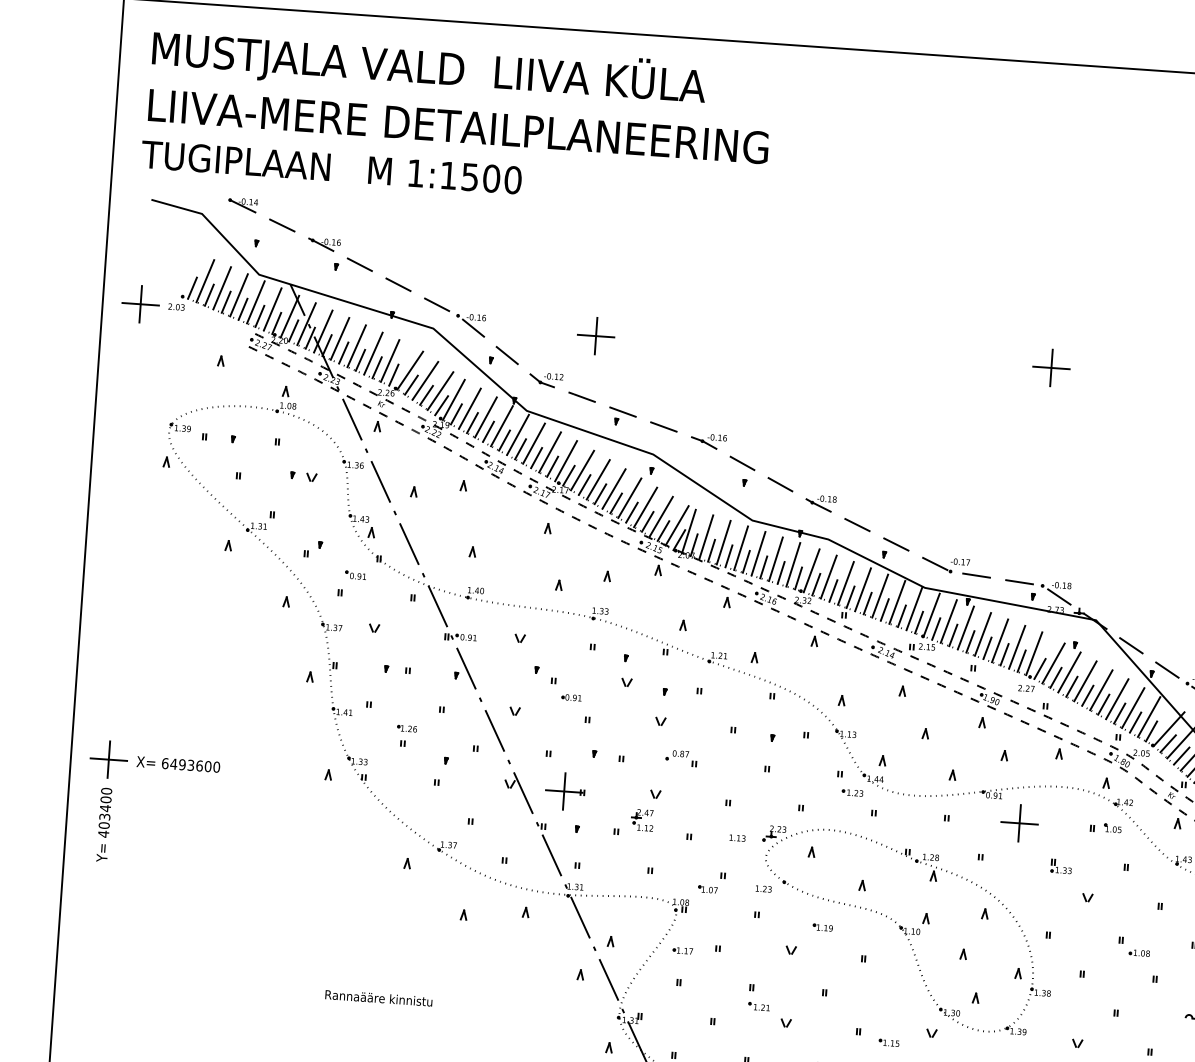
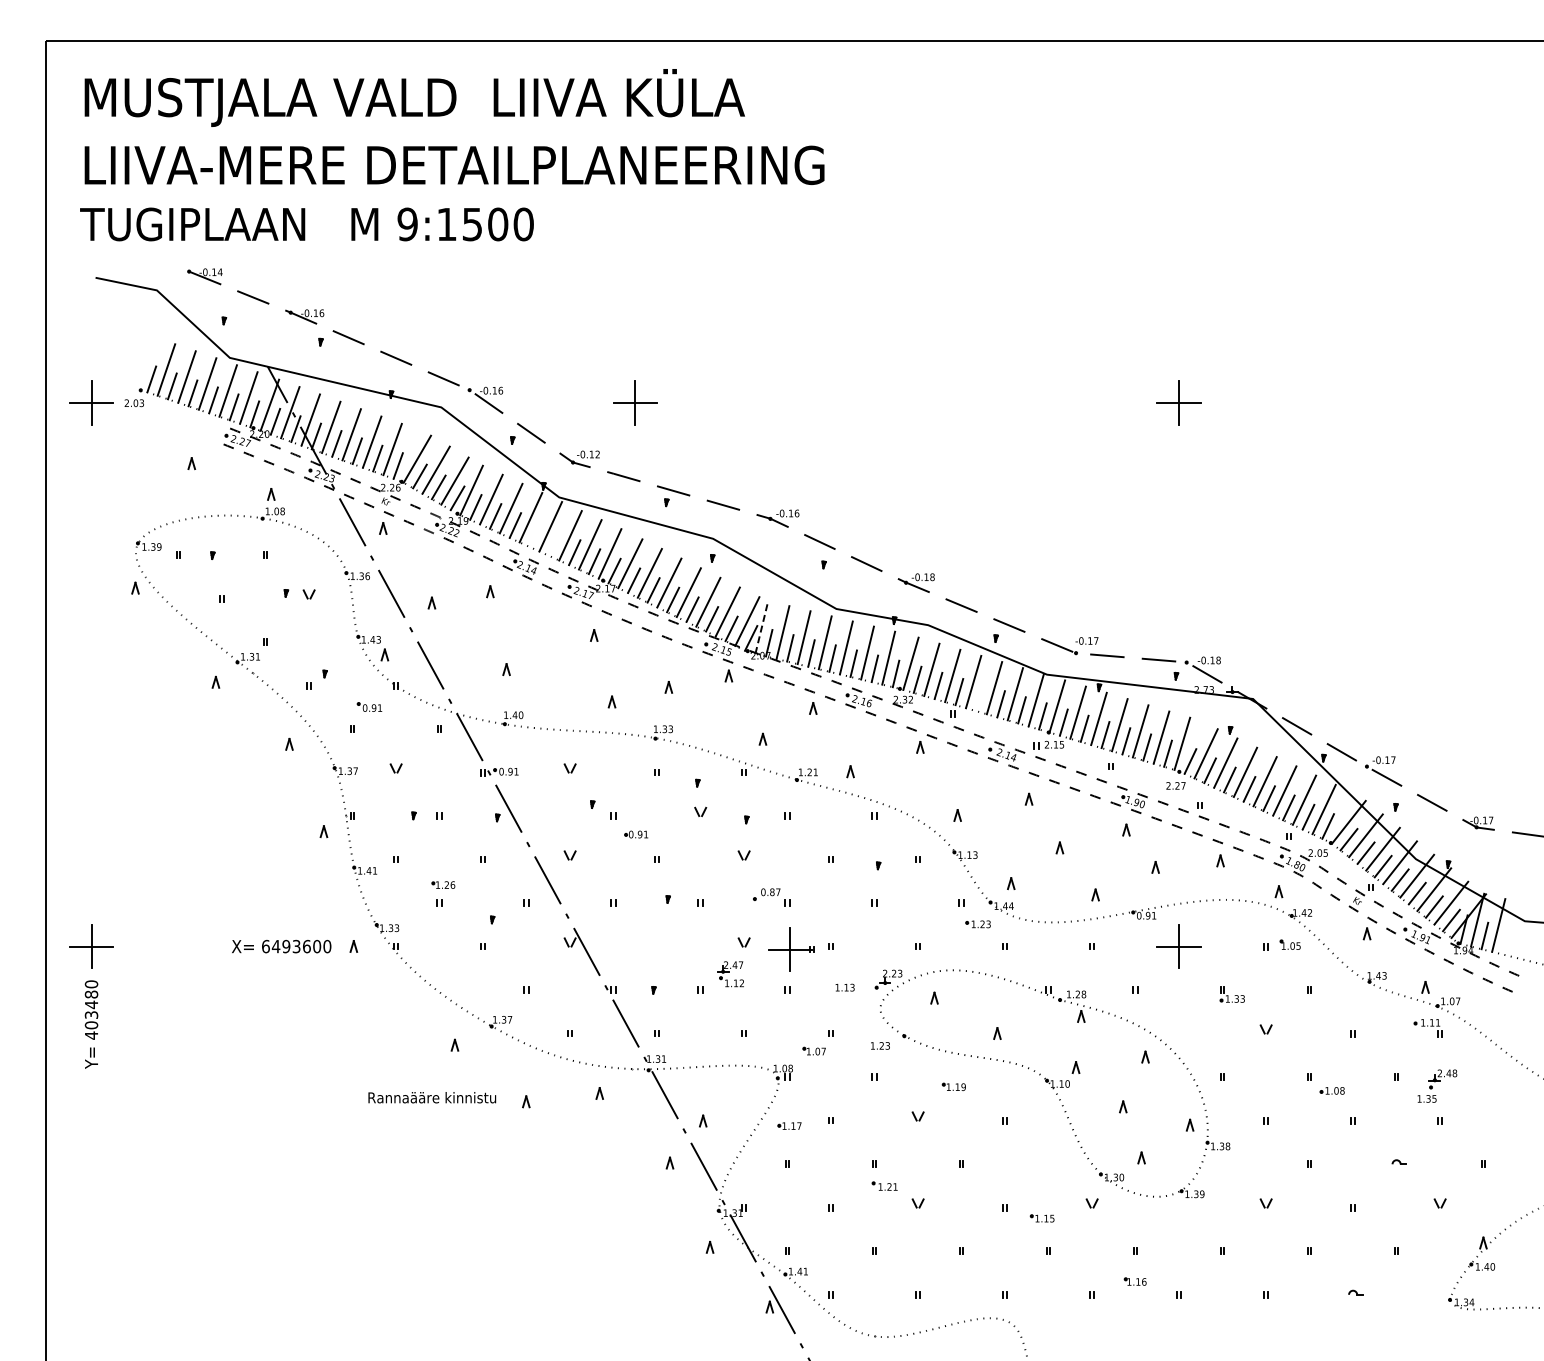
text: (415, 173) -> (407, 224), 1:1500 -> 9:1500
line: (503, 440) -> (534, 534), removed
line: (520, 449) -> (554, 543), removed
line: (688, 530) -> (761, 626), solid -> dashed
line: (867, 603) -> (980, 698), removed
text: (178, 764) -> (281, 946), moved
part: (565, 791) -> (791, 949), moved
text: (106, 799) -> (91, 994), 403400 -> 403480
text: (379, 998) -> (432, 1097), moved

